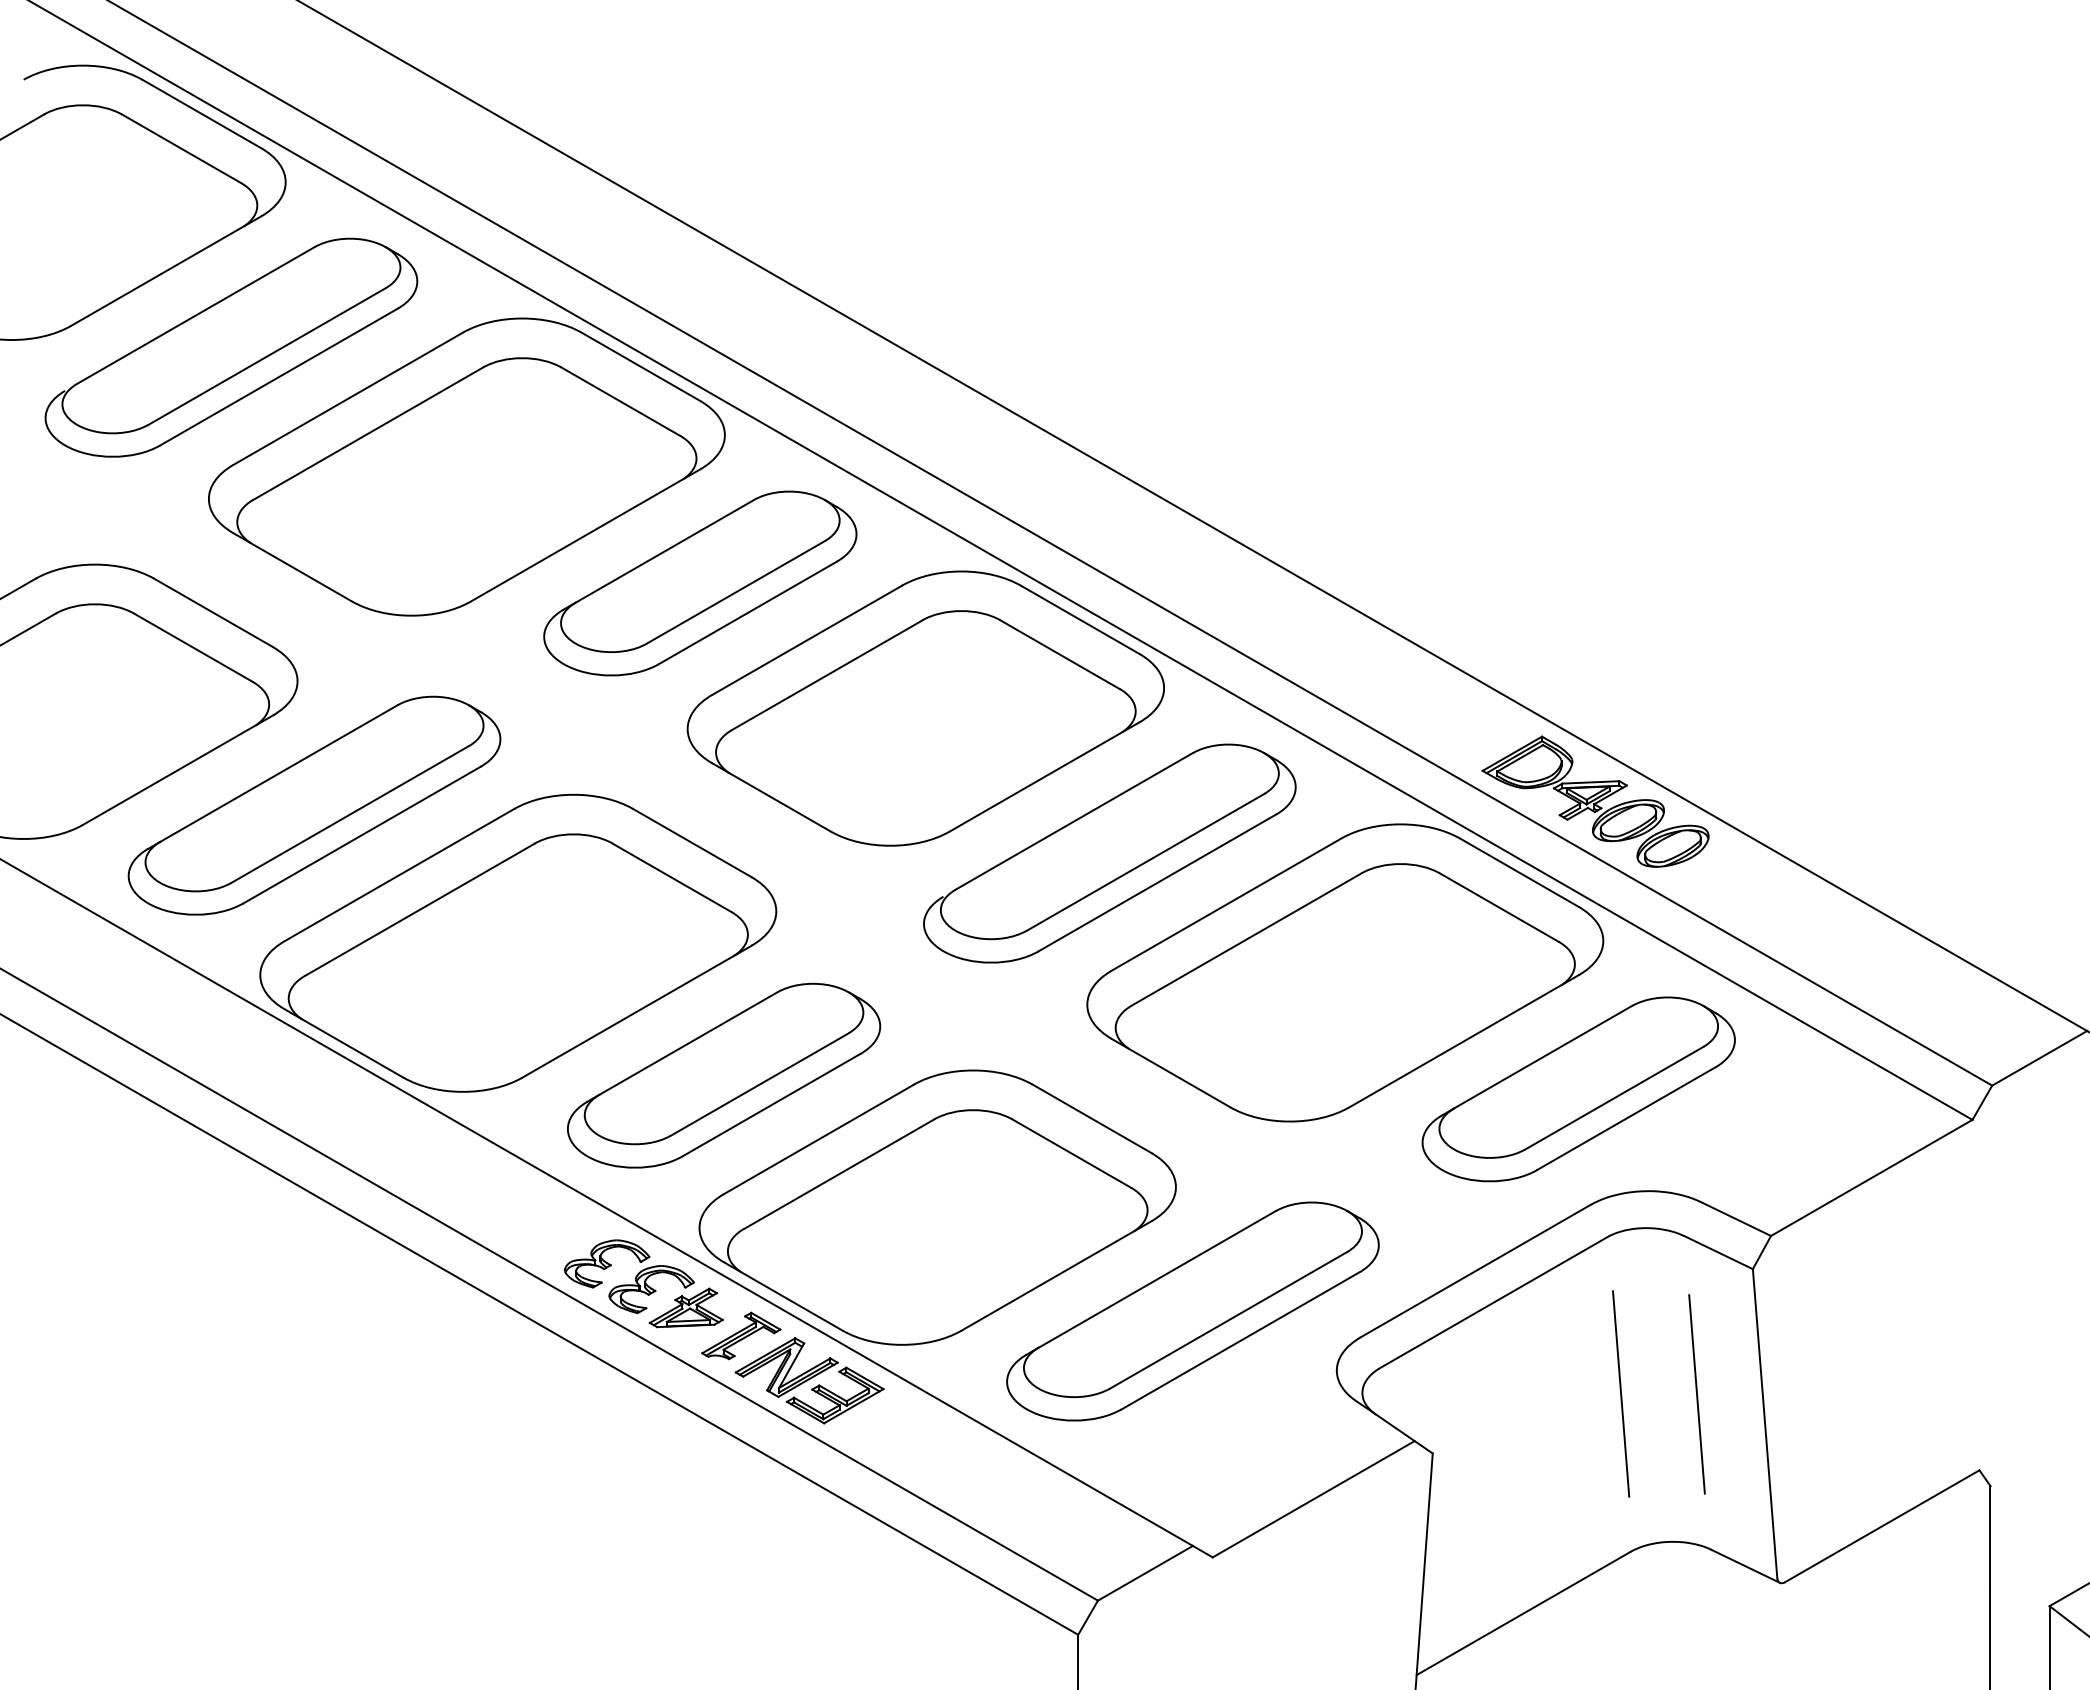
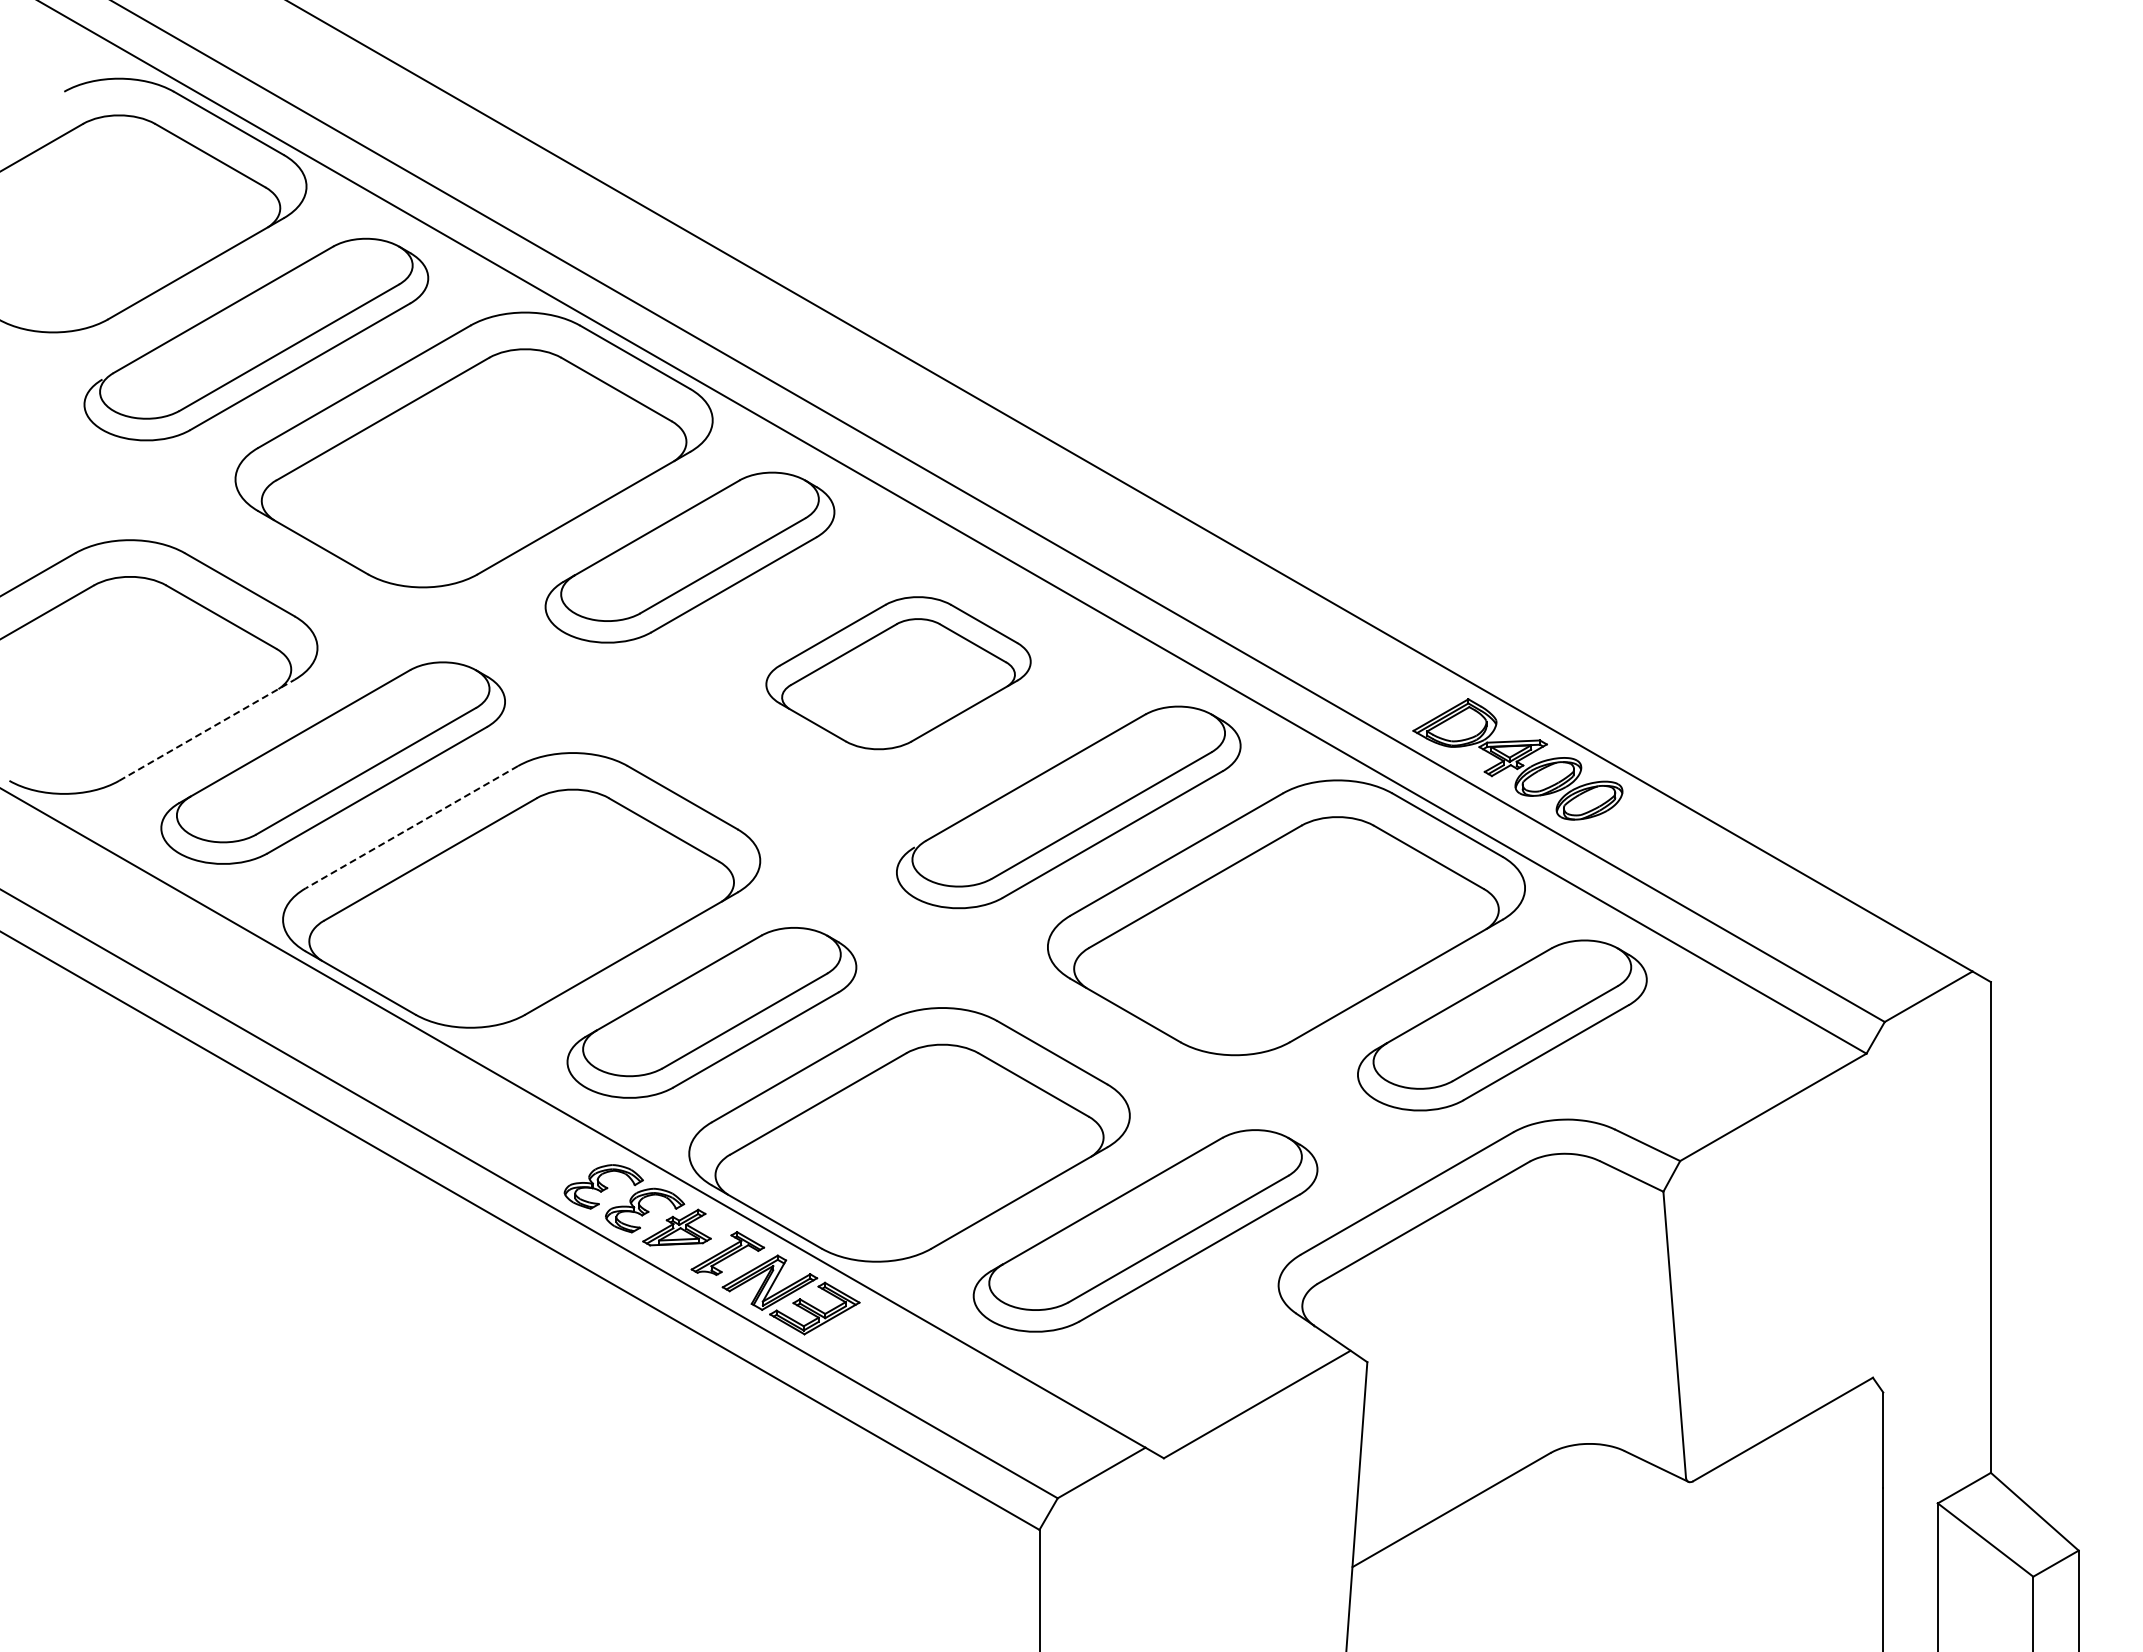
part: (925, 707) -> (898, 672), size x0.6
line: (178, 770) -> (207, 730), solid -> dashed
line: (399, 875) -> (411, 827), solid -> dashed
line: (1621, 1394) -> (1541, 1307), removed
line: (1696, 1394) -> (1611, 1307), removed

